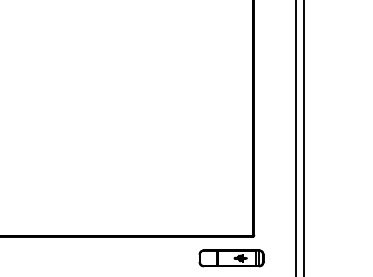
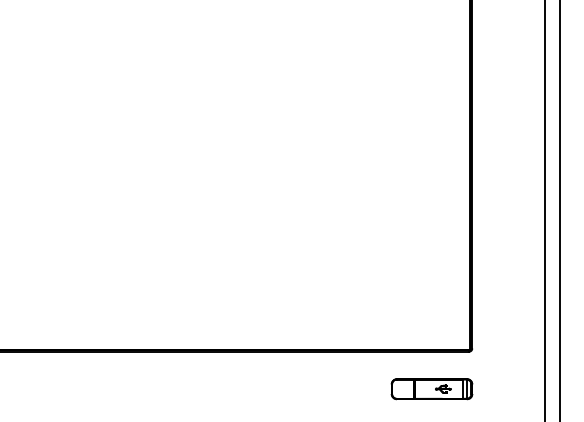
part: (231, 257) -> (431, 387), size x0.71

